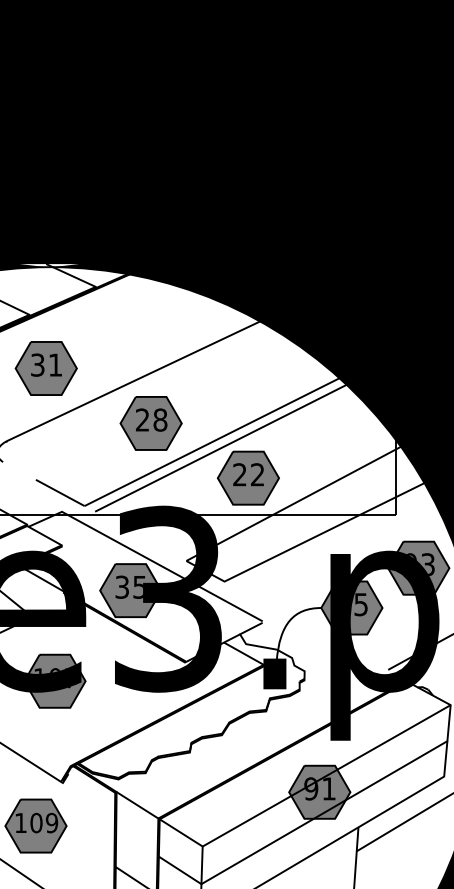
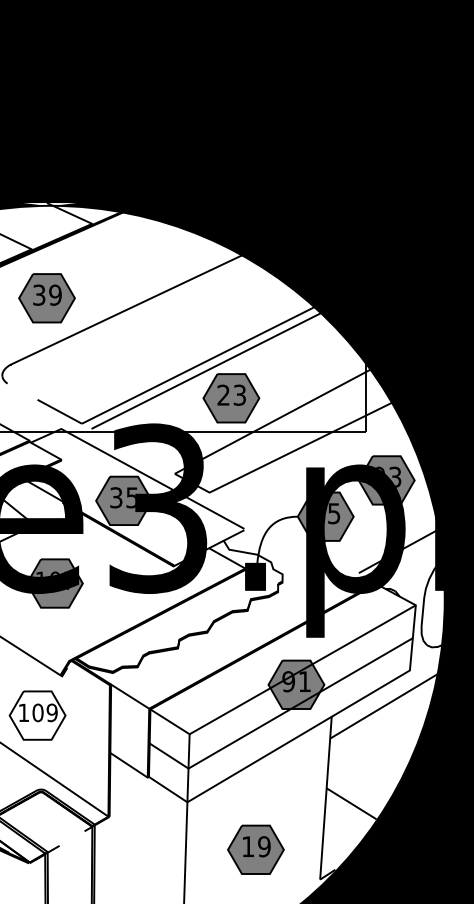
text: (55, 364) -> (55, 294), 31 -> 39
part: (150, 423) -> (142, 348), removed
text: (257, 475) -> (239, 395), 22 -> 23
fill: (35, 825) -> (37, 715), removed

